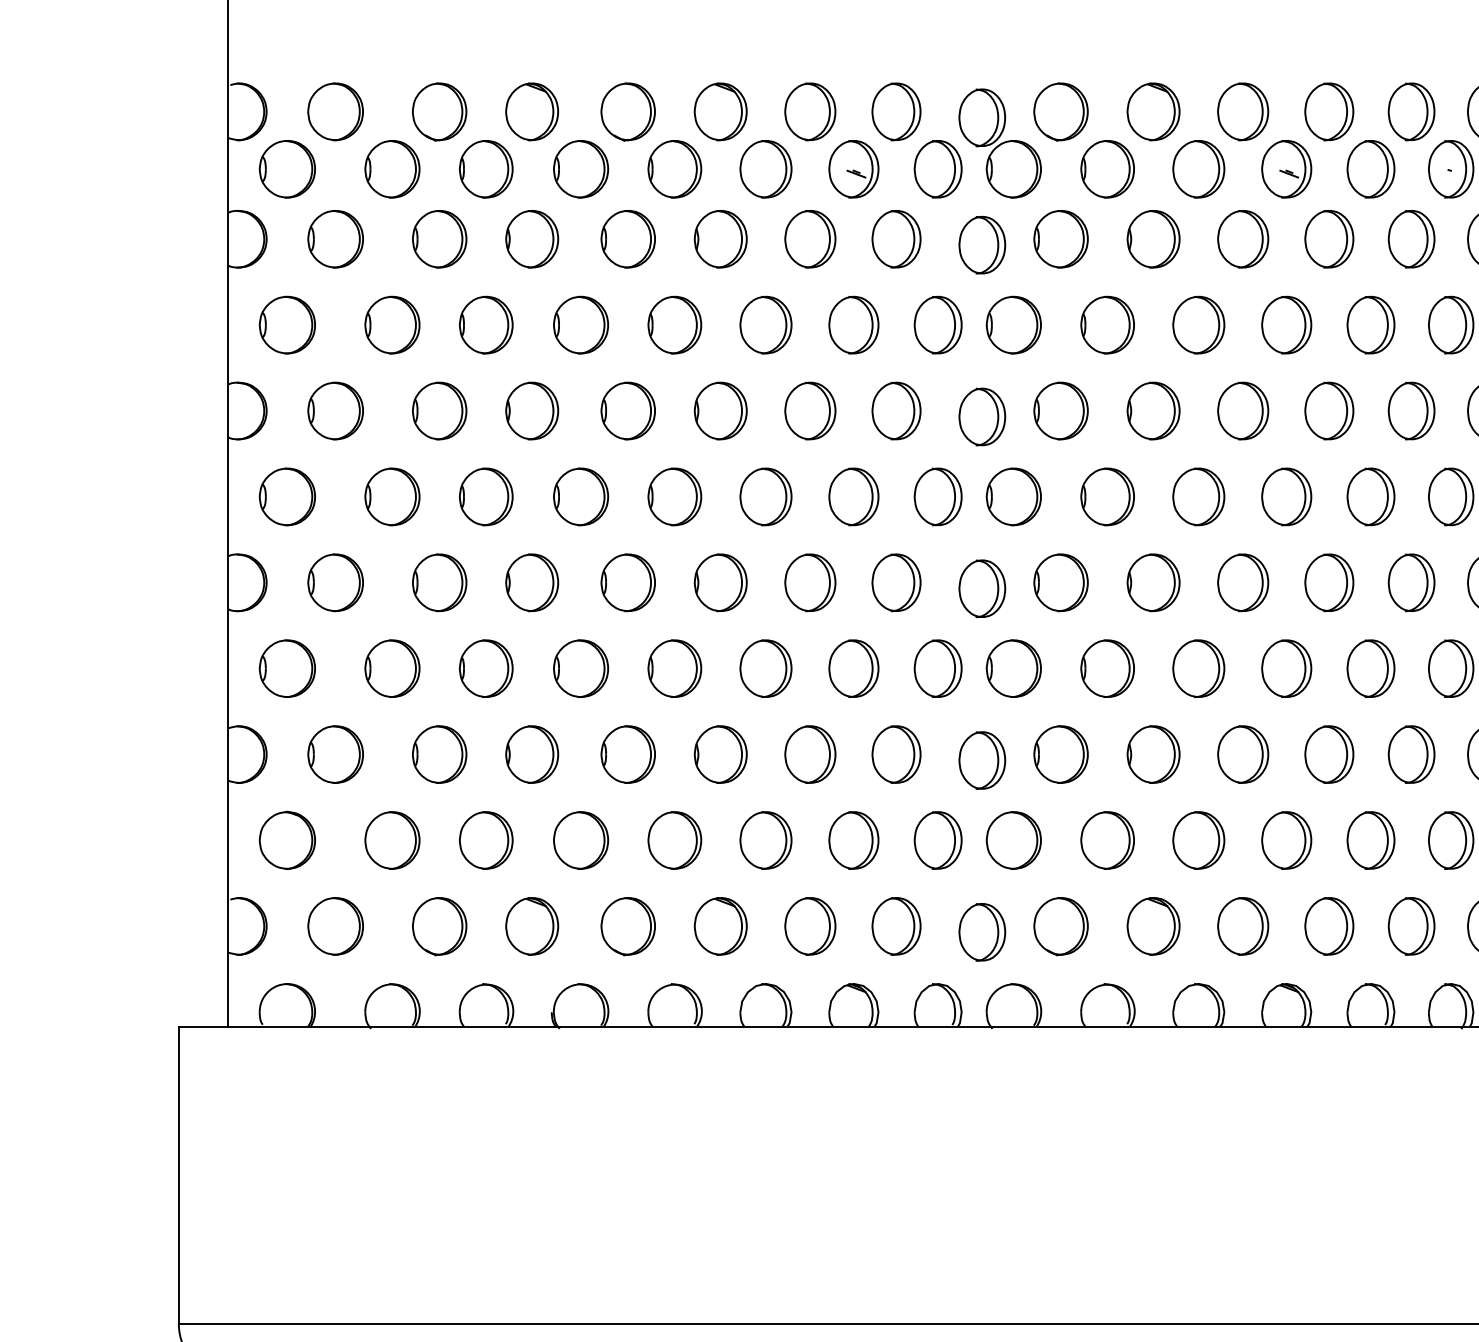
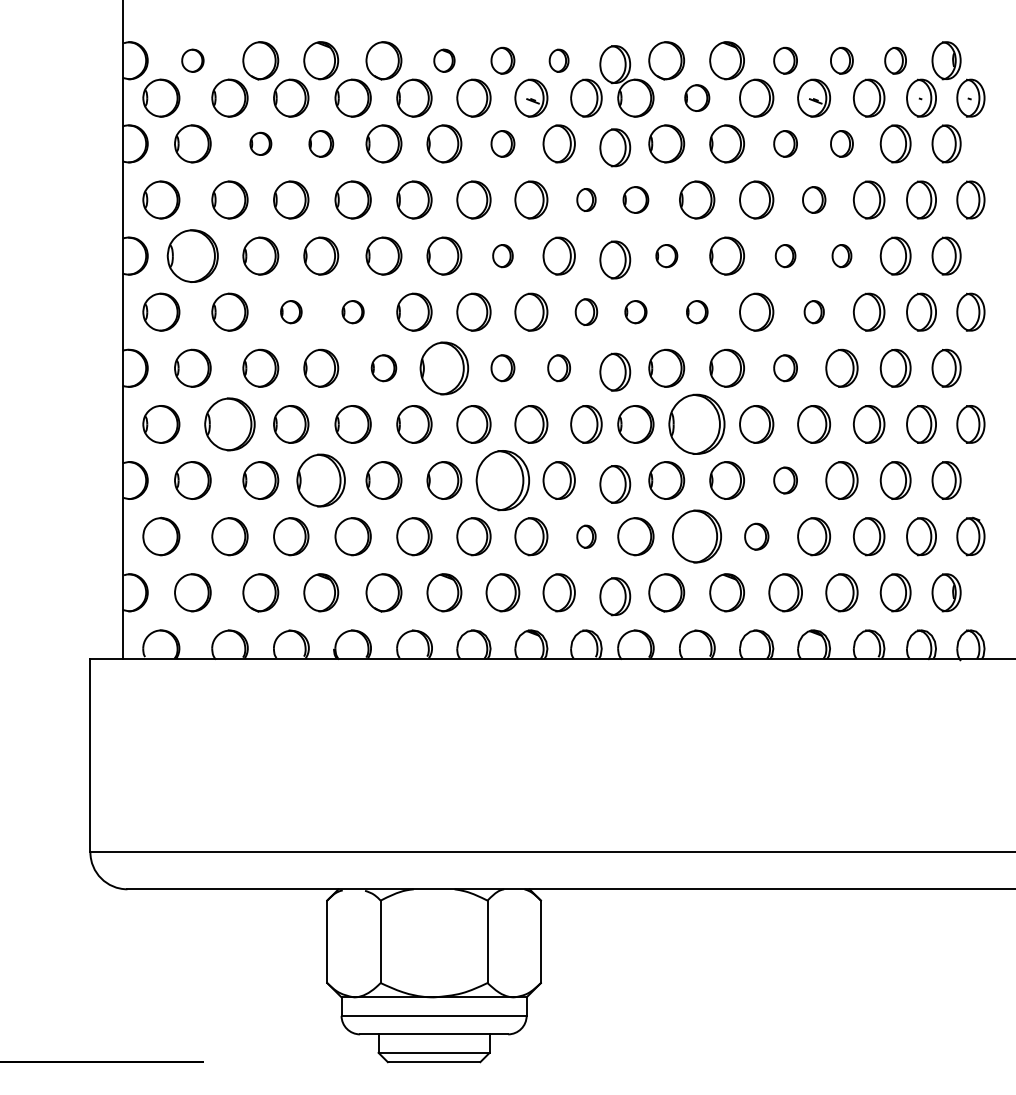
part: (335, 111) -> (192, 60), size x0.6
part: (720, 111) -> (444, 60), size x0.6
part: (809, 111) -> (502, 60), size x0.7
part: (895, 111) -> (558, 60), size x0.6
part: (1242, 111) -> (785, 60), size x0.7
part: (1328, 111) -> (841, 60), size x0.7
part: (1411, 111) -> (895, 60), size x0.7
part: (1108, 168) -> (697, 97), size x0.7
part: (439, 238) -> (260, 143), size x0.6
part: (532, 238) -> (321, 143), size x0.7
part: (809, 238) -> (502, 143), size x0.7
part: (1242, 238) -> (785, 143), size x0.7
part: (1328, 238) -> (841, 143), size x0.7
part: (938, 324) -> (586, 199), size x0.6
part: (1013, 324) -> (635, 199), size x0.7
part: (1287, 324) -> (814, 199), size x0.7
part: (335, 410) -> (192, 255), size x1.4
part: (809, 410) -> (502, 255), size x0.6
part: (1060, 410) -> (666, 255), size x0.6
part: (1242, 410) -> (785, 255), size x0.6
part: (1328, 410) -> (841, 255), size x0.6
part: (486, 495) -> (291, 311), size x0.6
part: (580, 495) -> (352, 311), size x0.6
part: (938, 495) -> (586, 311), size x0.7
part: (1013, 495) -> (635, 311), size x0.6
part: (1108, 495) -> (697, 311), size x0.6
part: (1287, 495) -> (814, 311), size x0.6
part: (627, 581) -> (383, 367), size x0.7
part: (720, 581) -> (444, 367), size x1.4
part: (809, 581) -> (502, 367), size x0.7
part: (895, 581) -> (558, 367), size x0.7
part: (1242, 581) -> (785, 367), size x0.7
part: (391, 668) -> (229, 424), size x1.4
part: (1108, 668) -> (697, 424), size x1.6
part: (532, 754) -> (321, 480), size x1.4
part: (809, 754) -> (502, 480), size x1.6
part: (1242, 754) -> (785, 480), size x0.7
part: (938, 840) -> (586, 536), size x0.6
part: (1108, 840) -> (697, 536), size x1.4
part: (1198, 840) -> (756, 536), size x0.7

